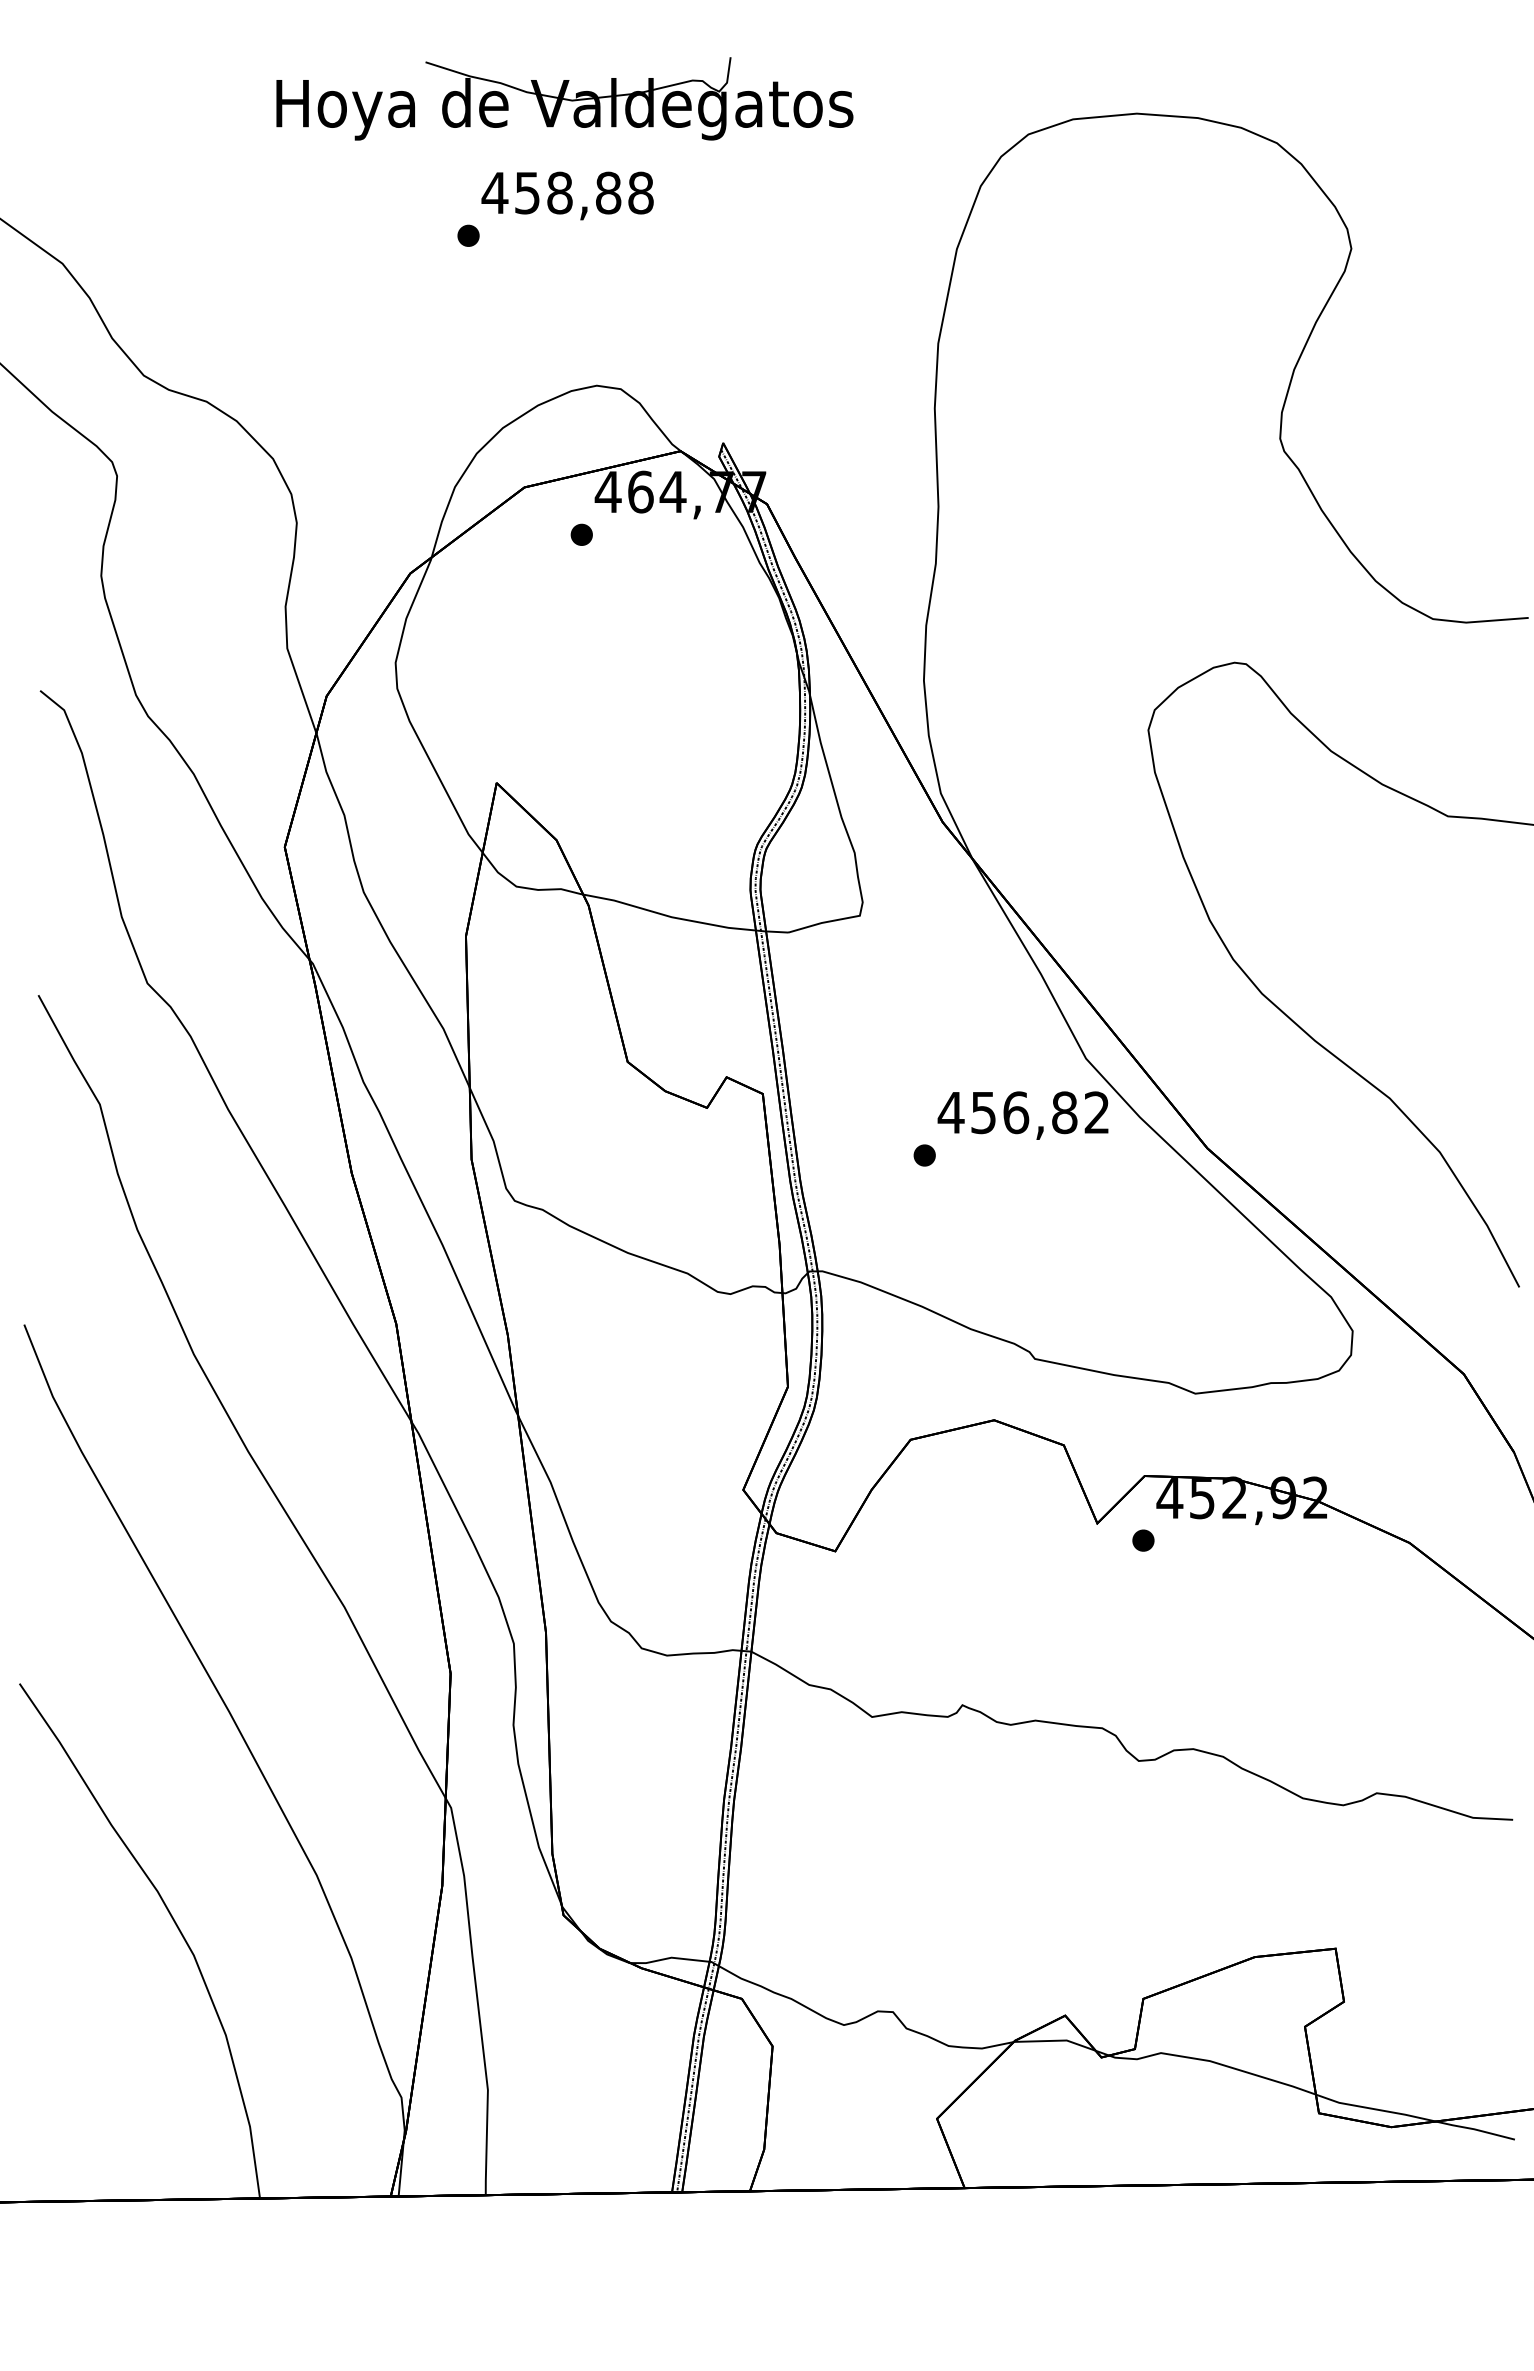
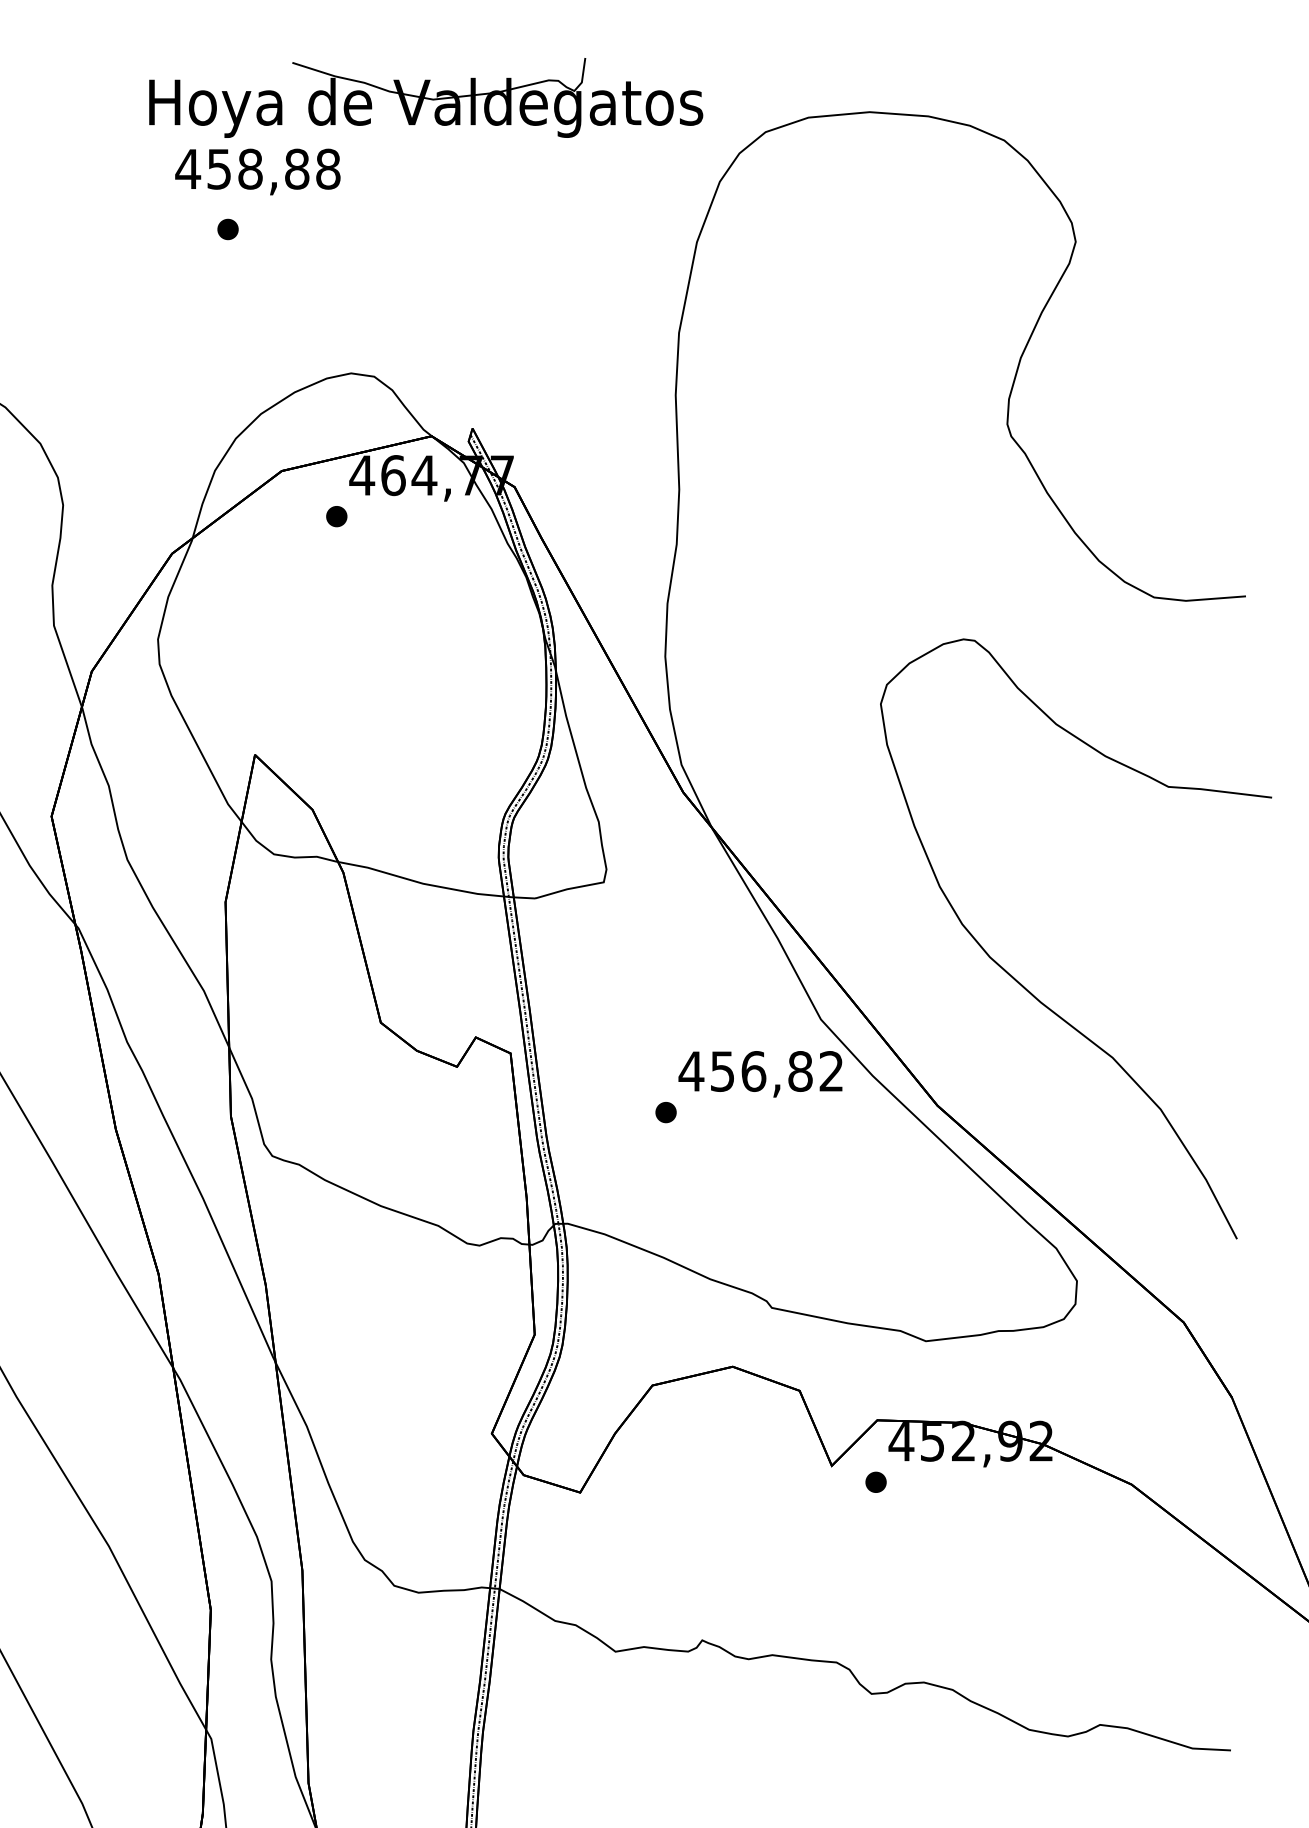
part: (564, 98) -> (425, 97), moved
text: (567, 195) -> (257, 171), moved

